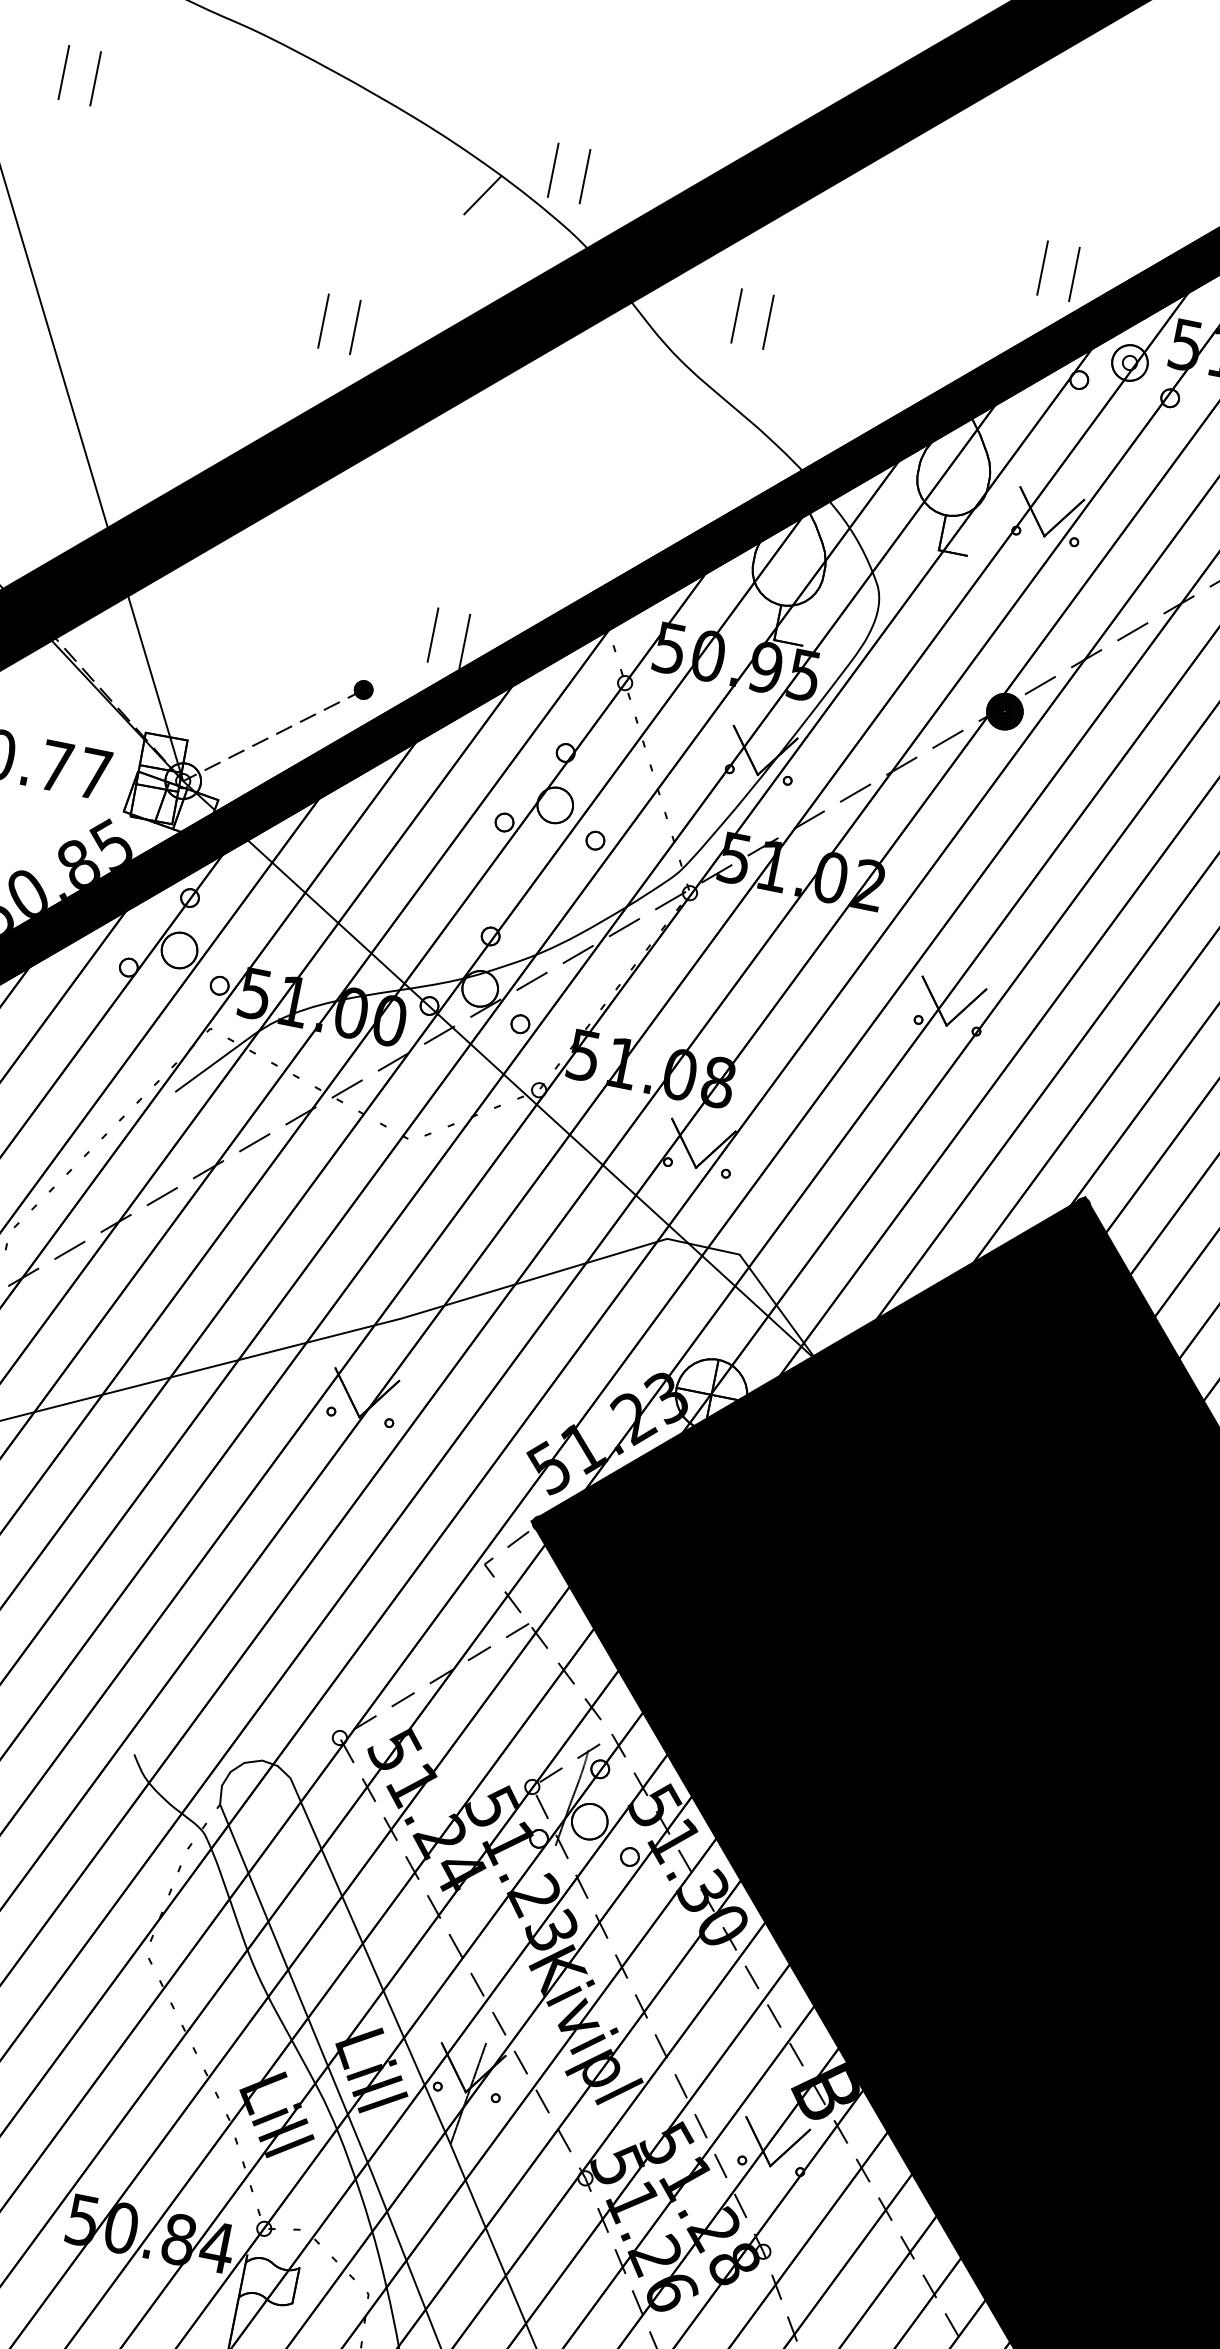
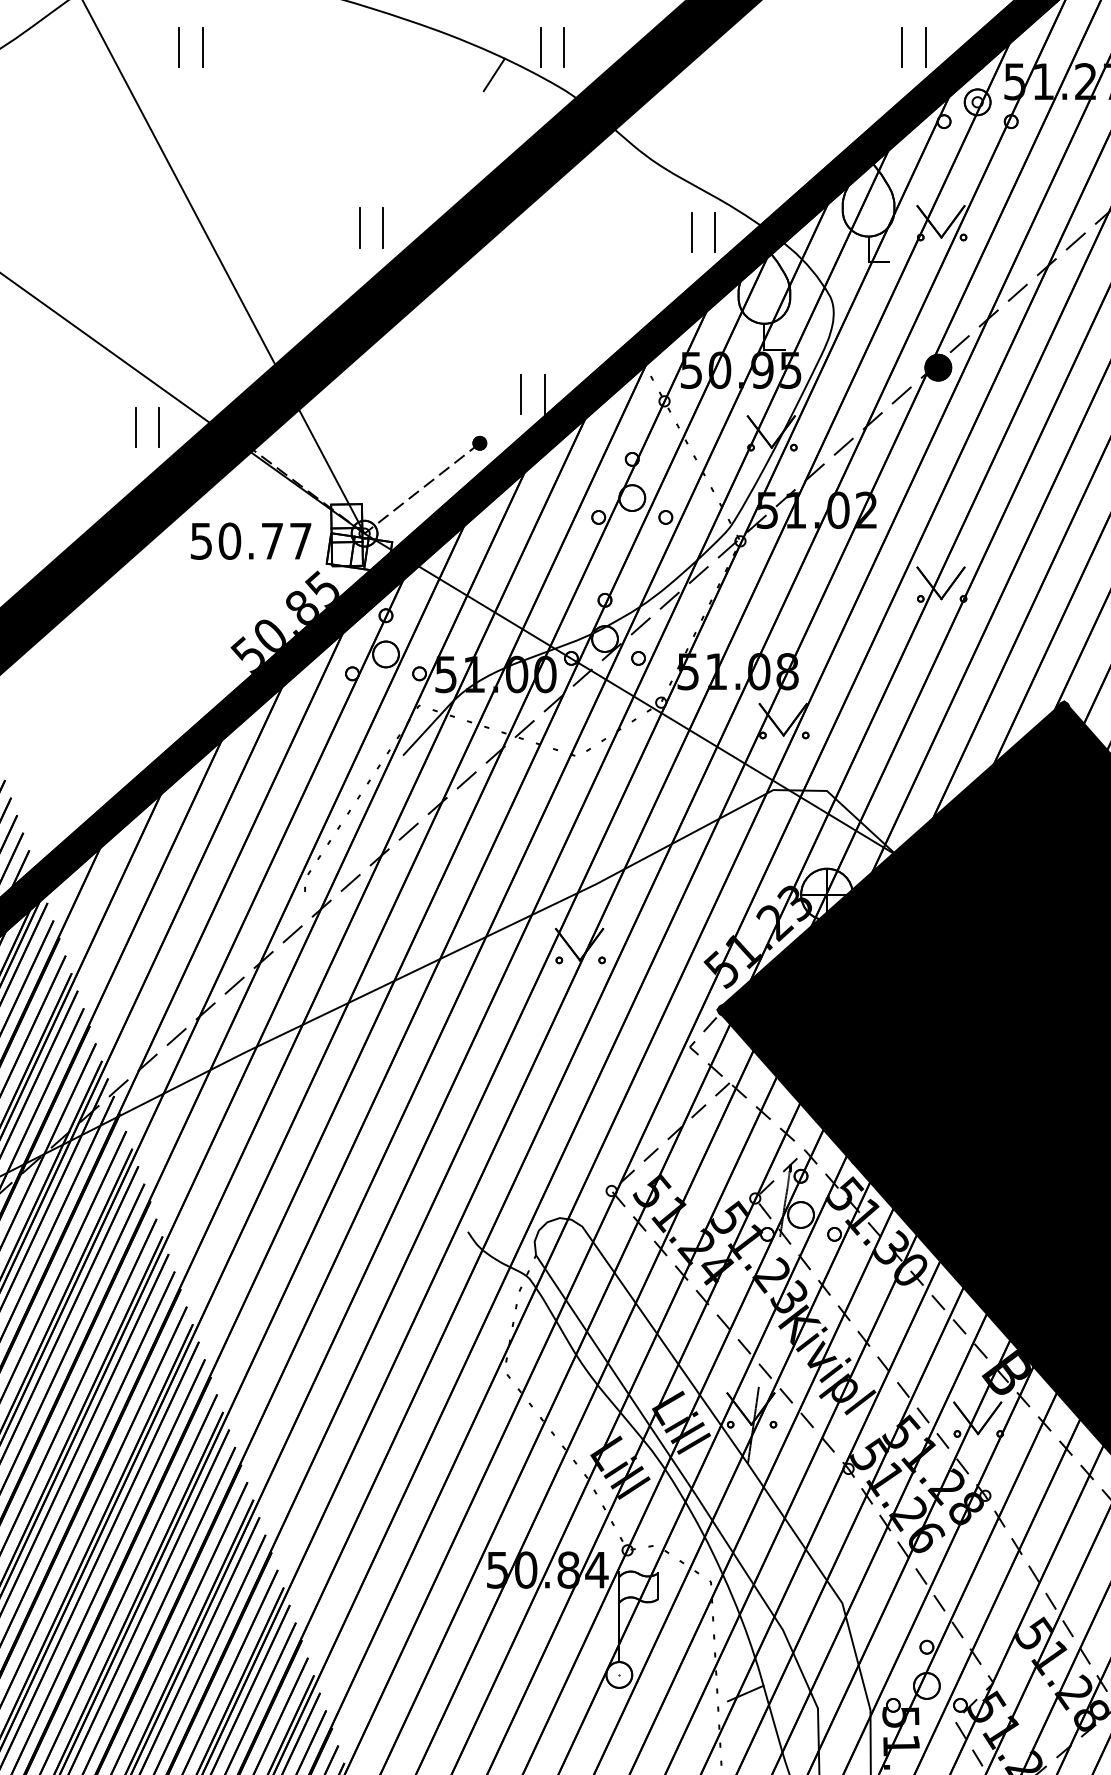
part: (737, 315) -> (692, 232), moved
part: (324, 320) -> (360, 227), moved

